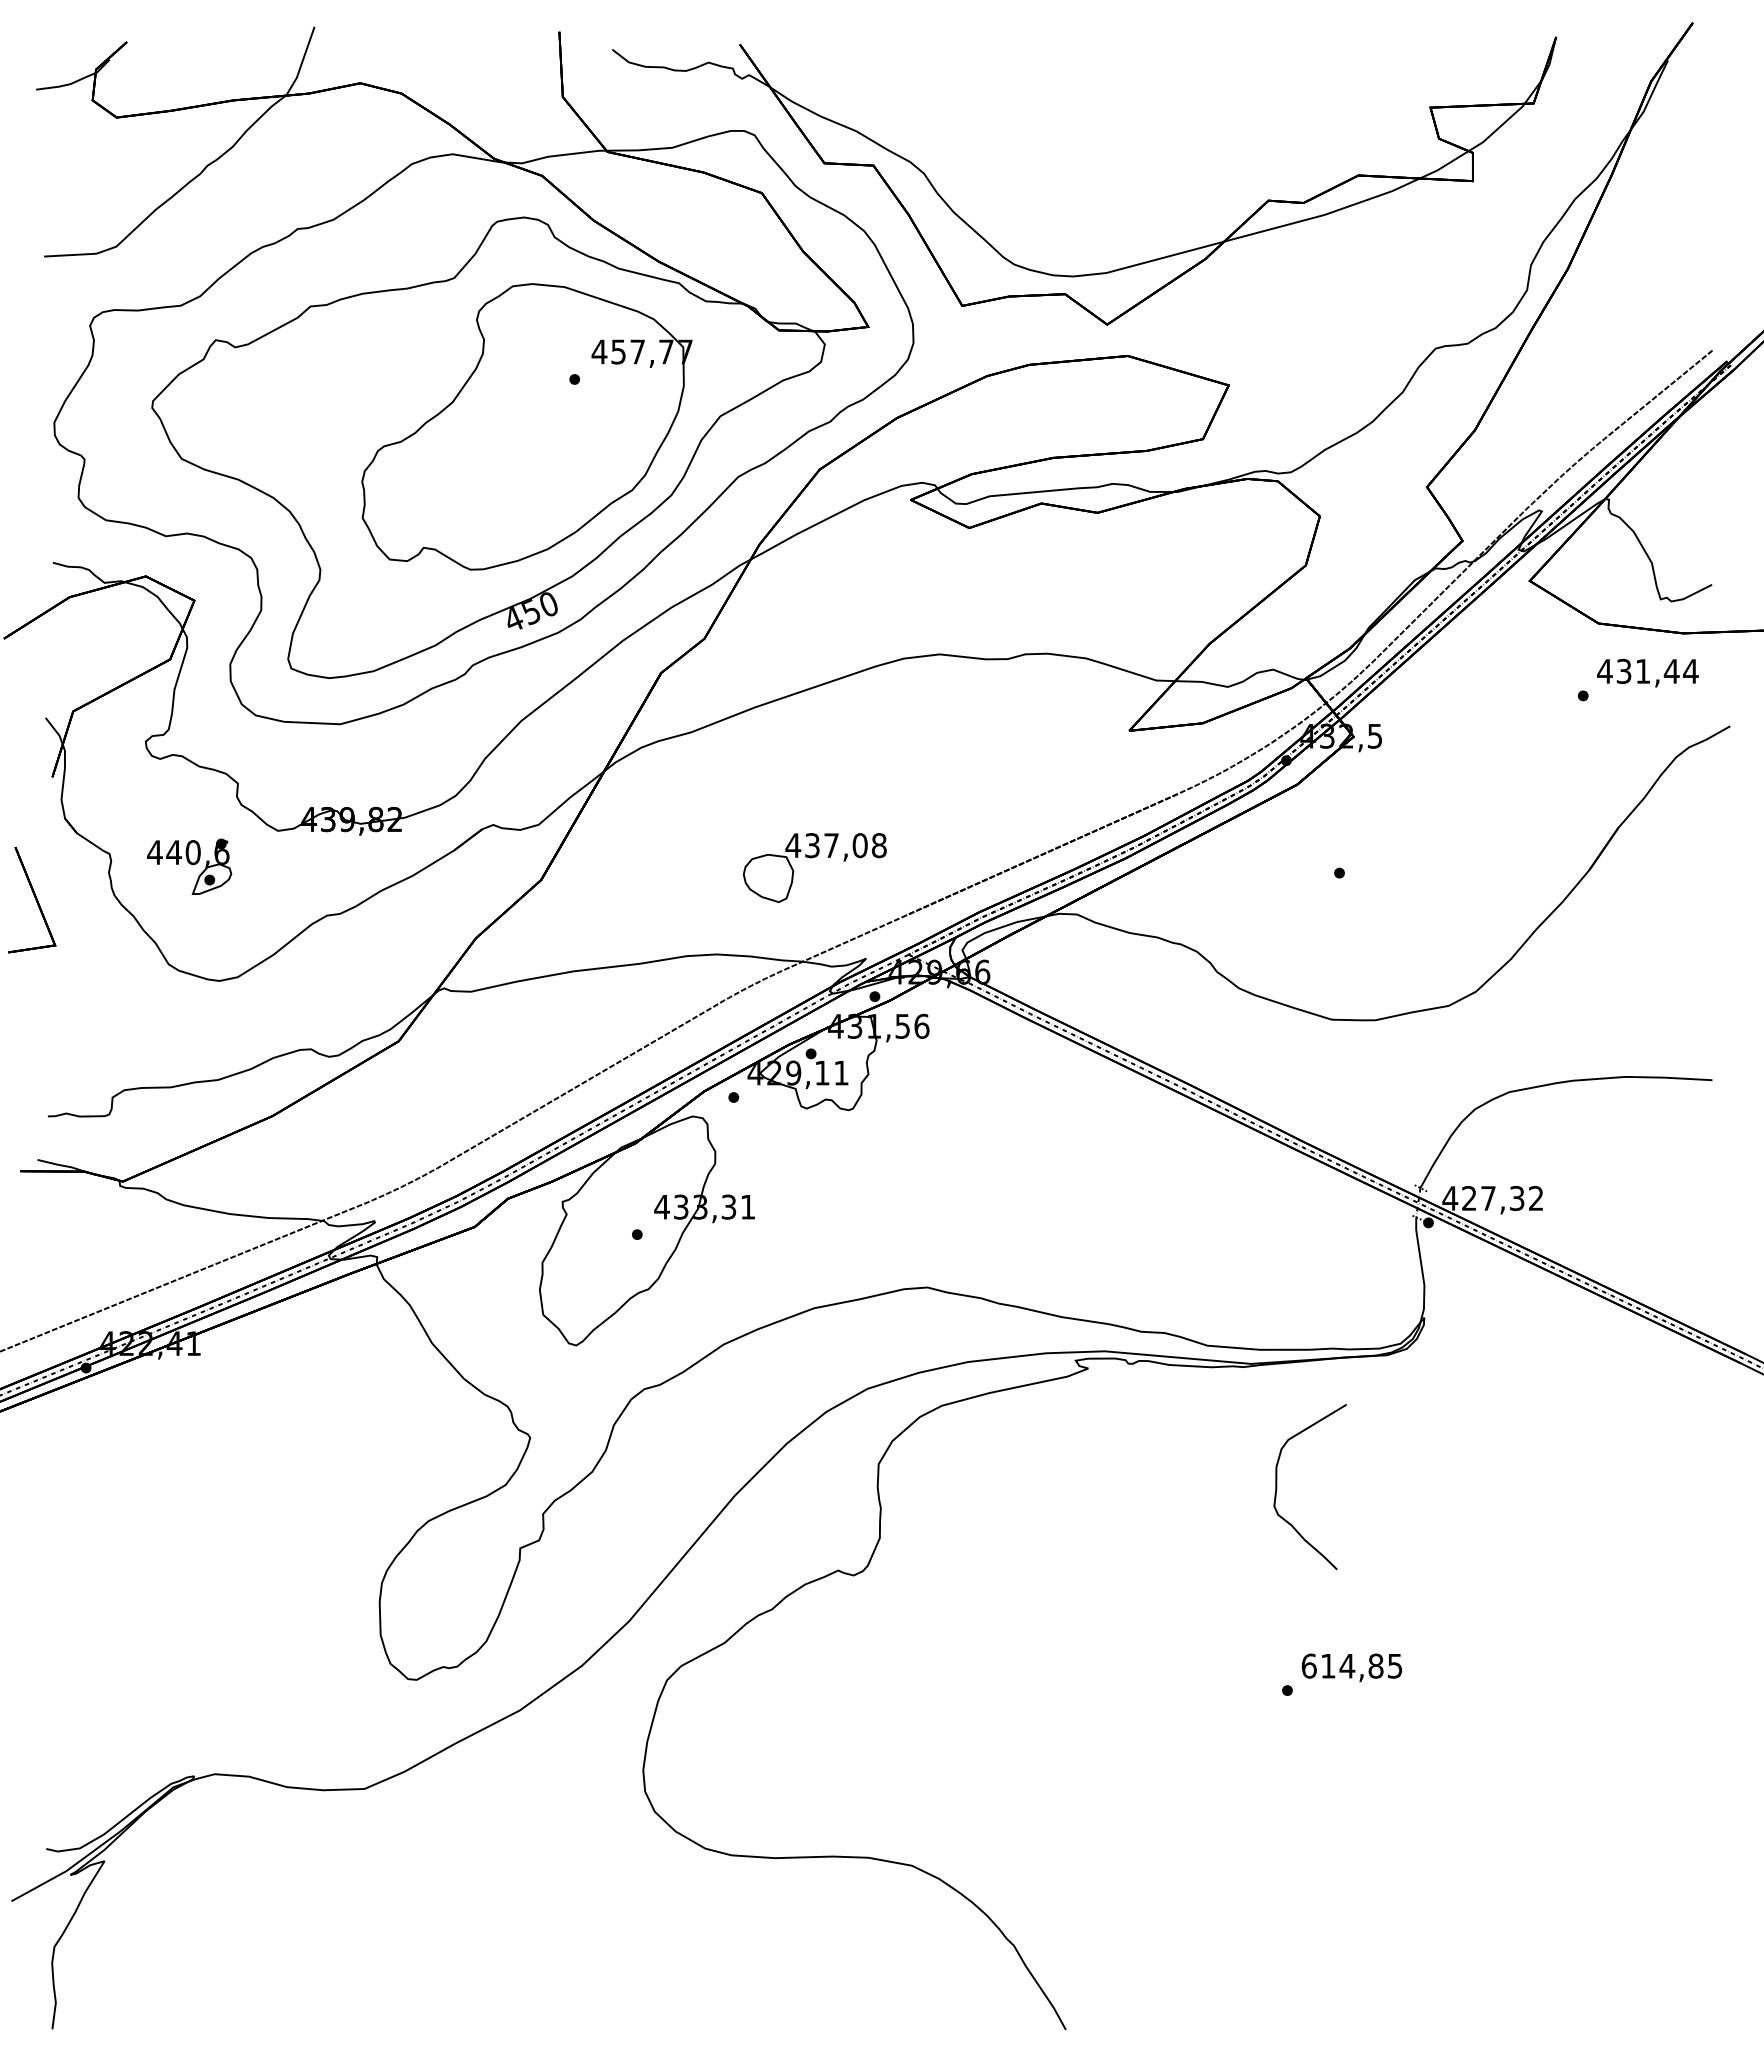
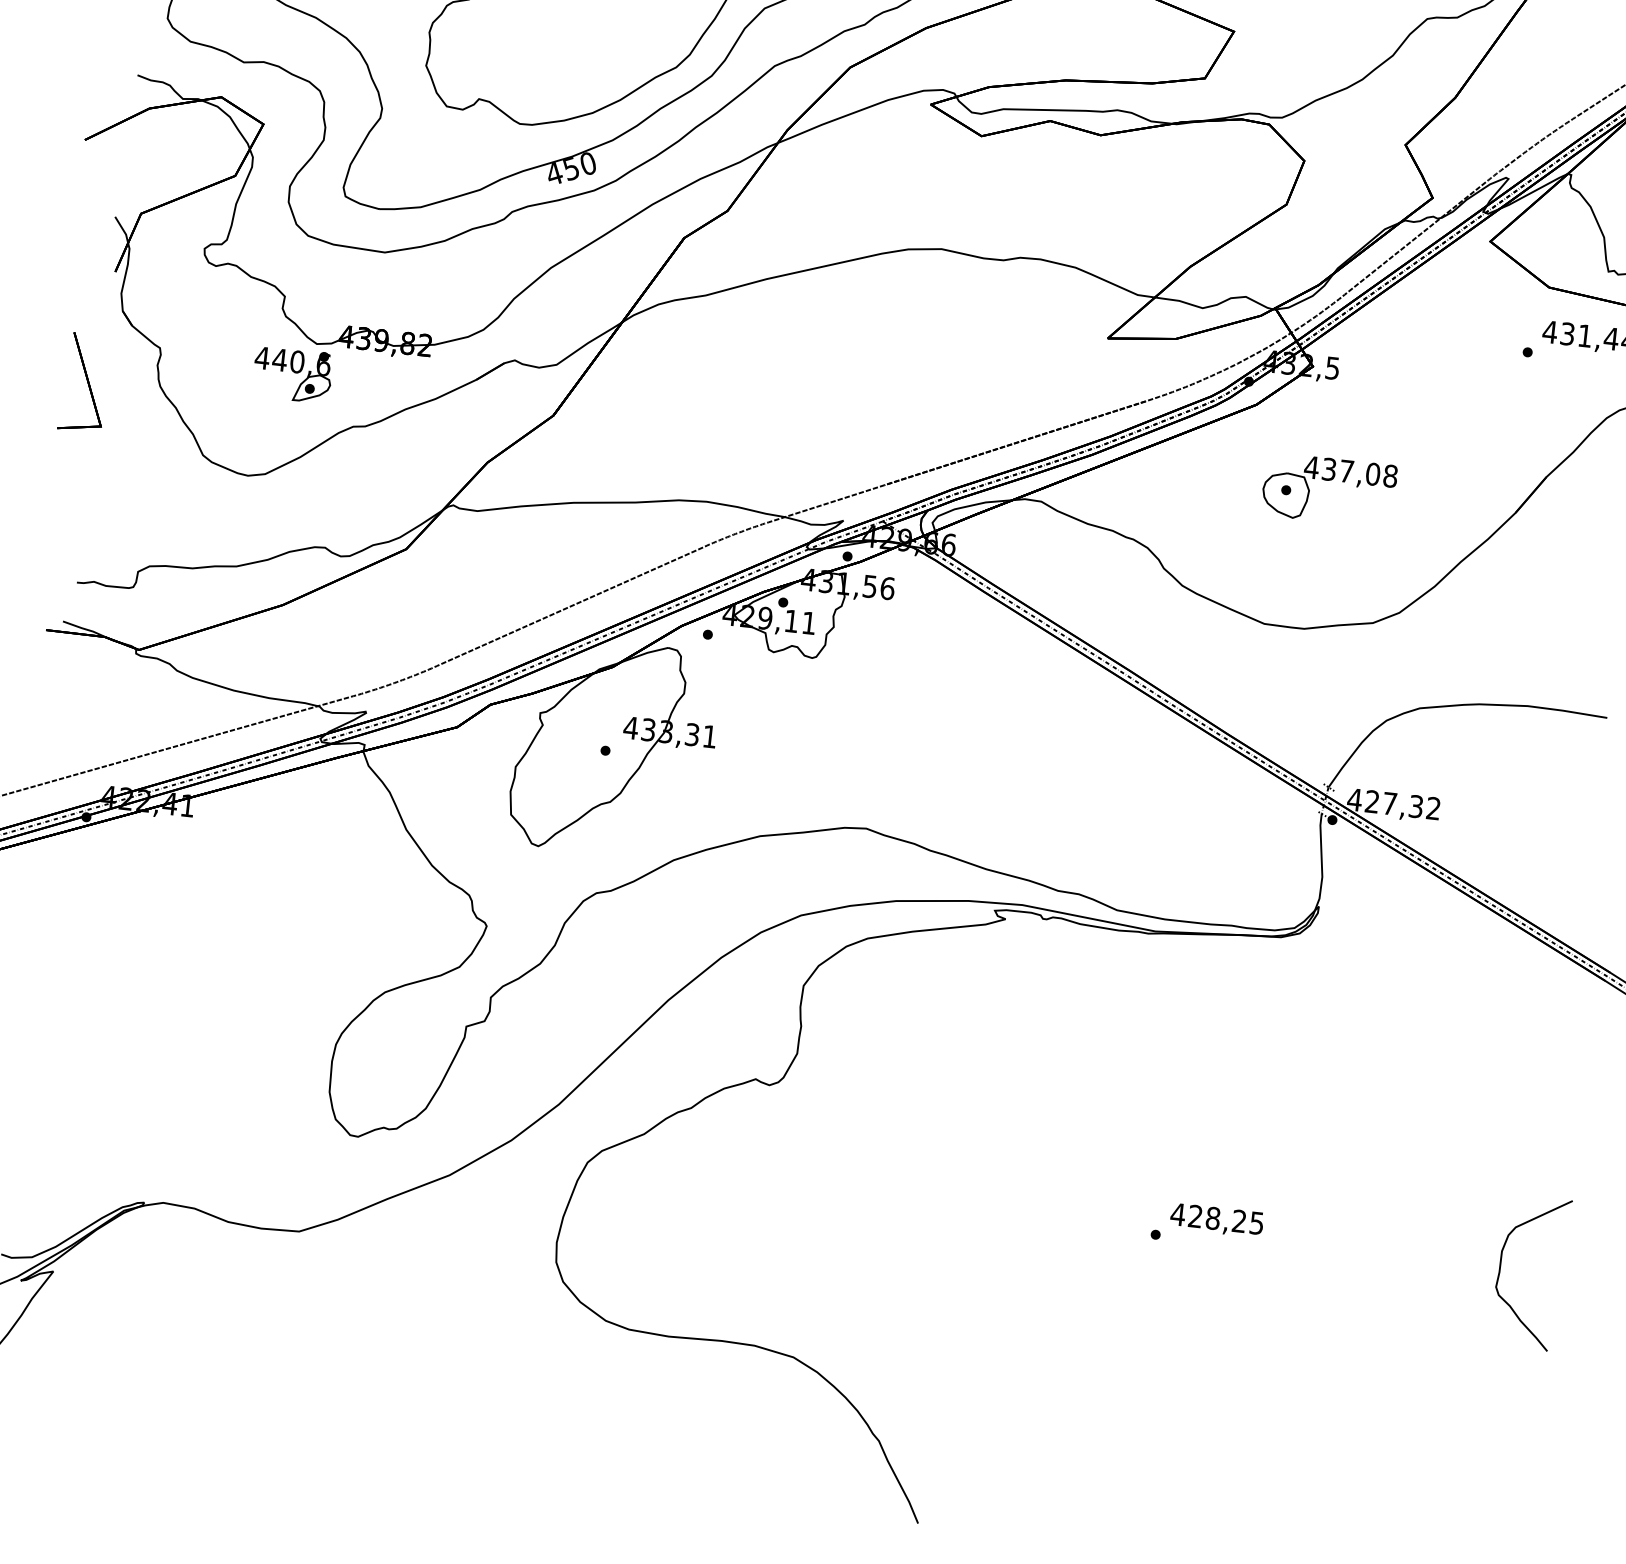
part: (812, 858) -> (1328, 481), moved
part: (189, 866) -> (292, 374), moved
curve: (1277, 1486) -> (1501, 1269), moved
text: (1342, 1665) -> (1208, 1217), 614,85 -> 428,25

